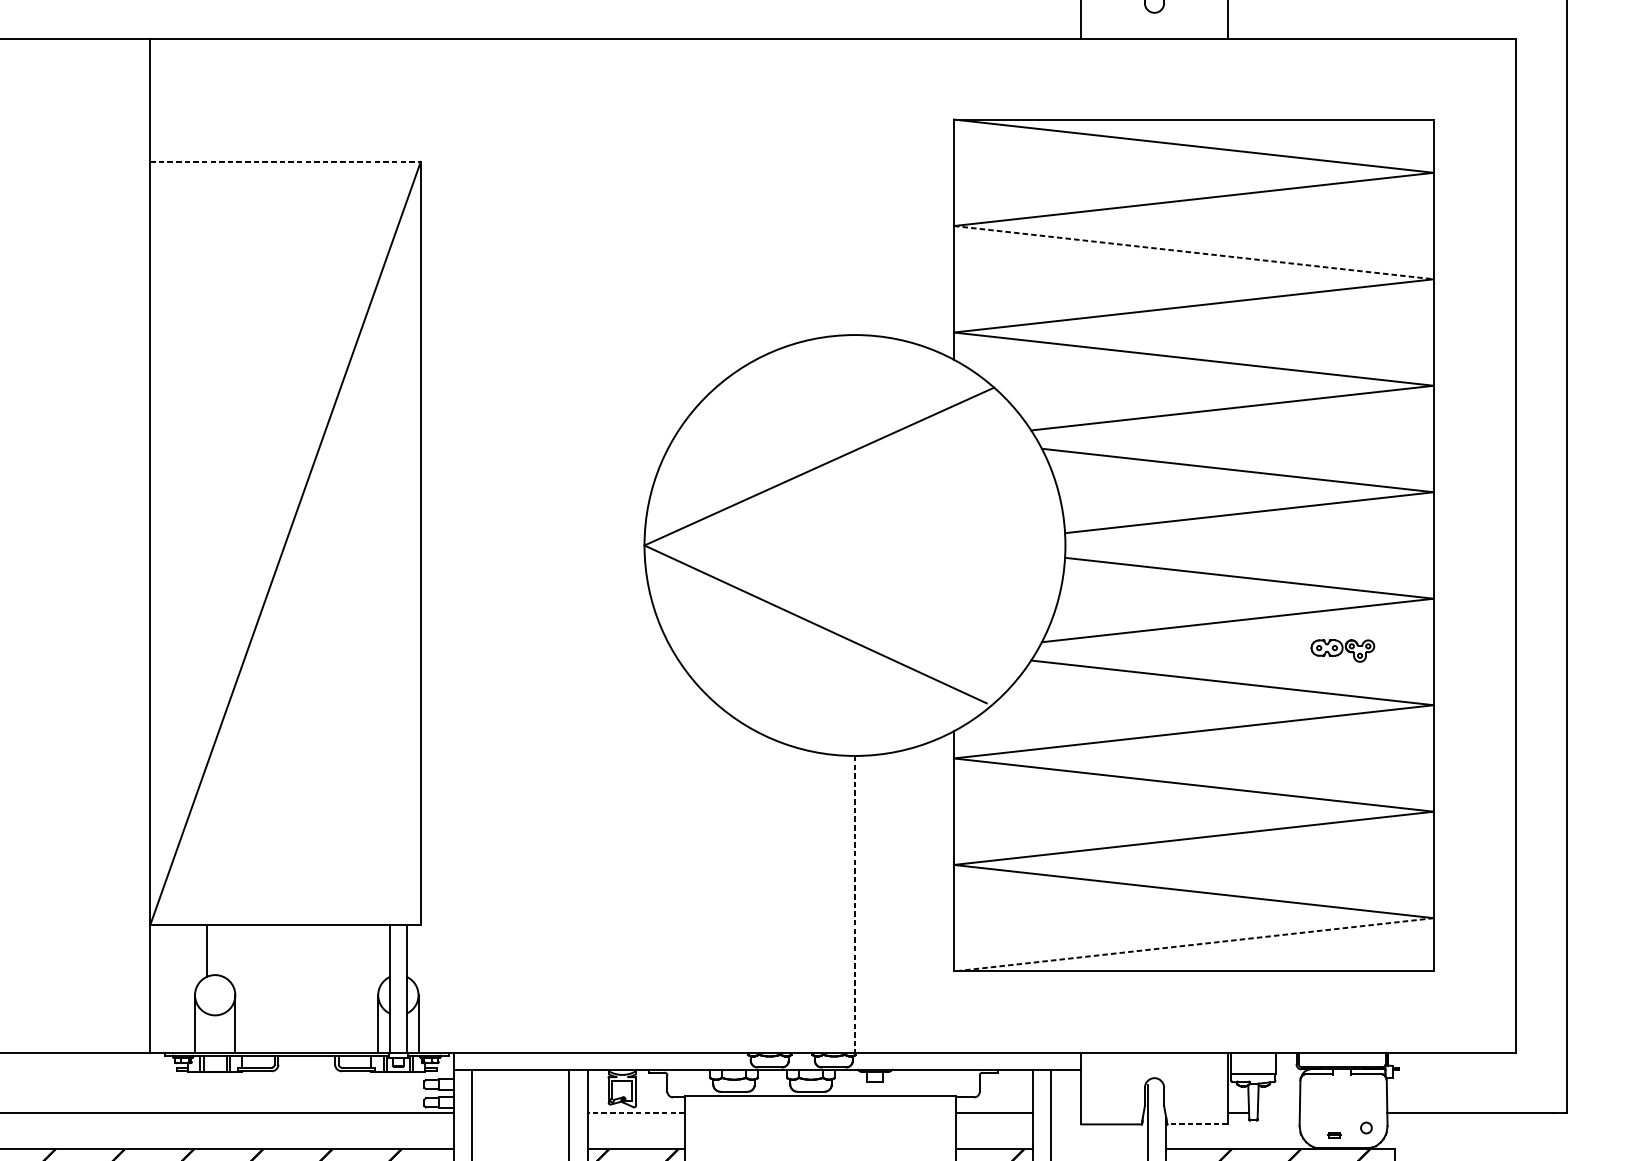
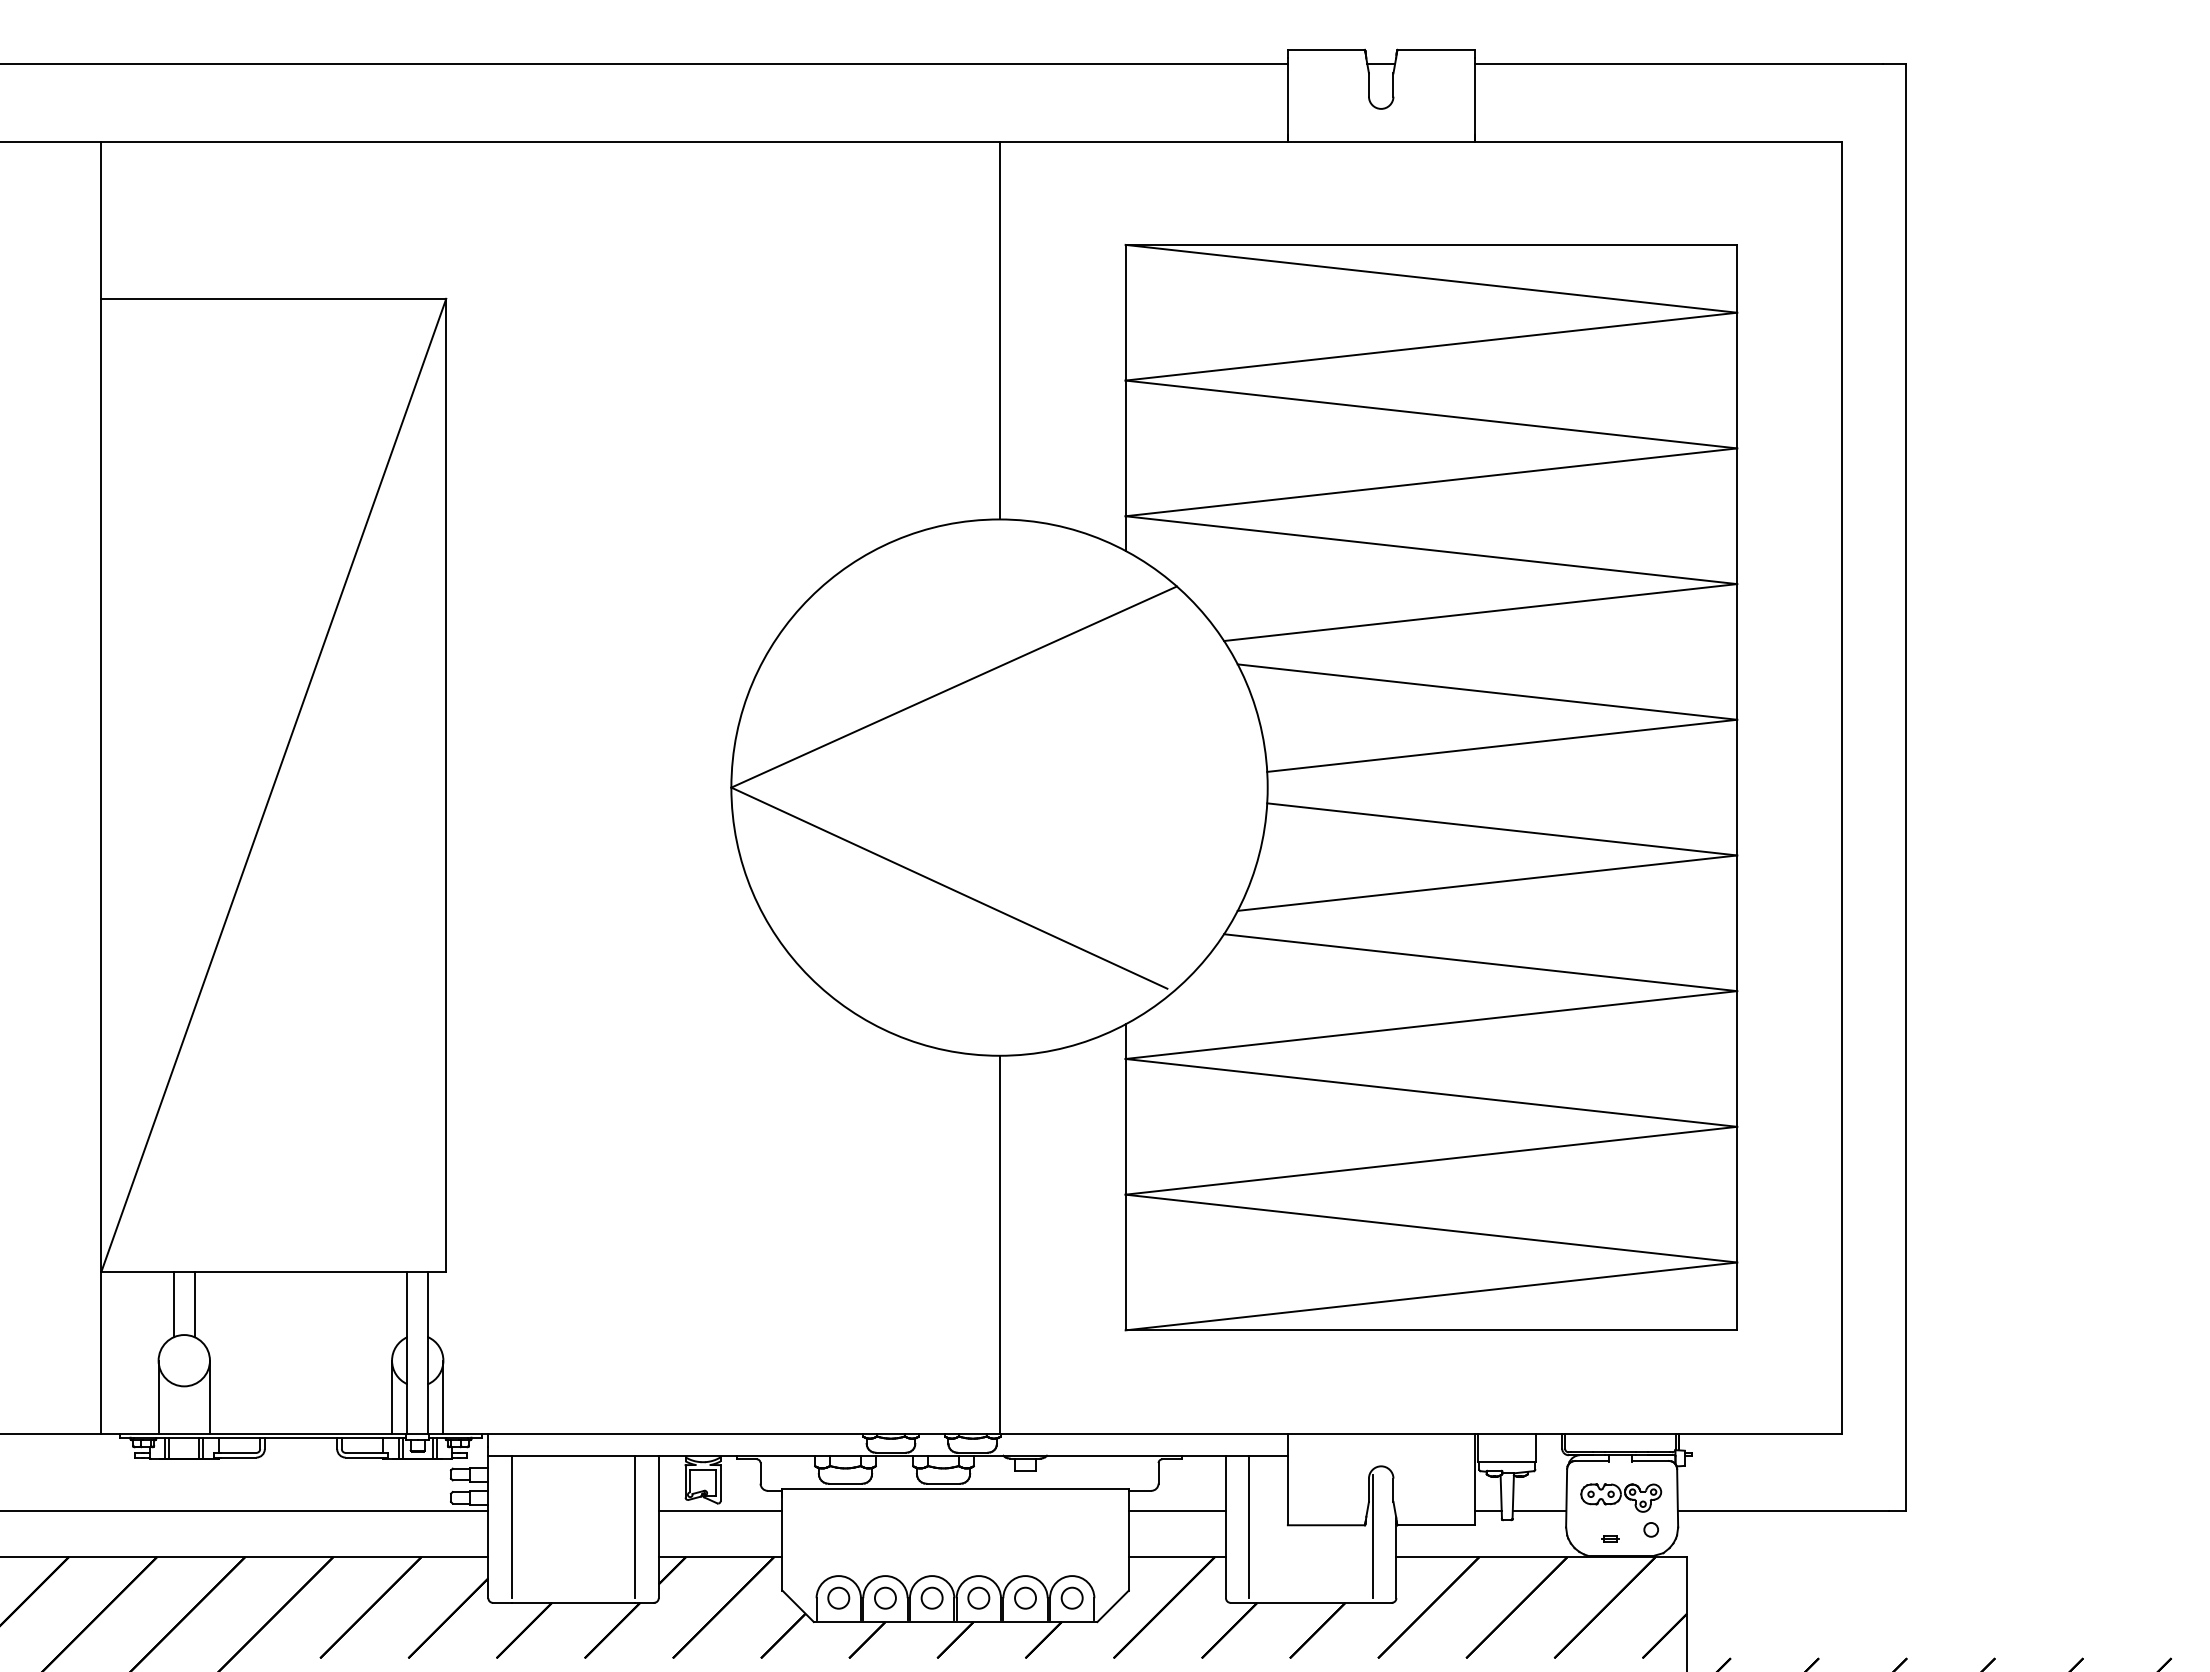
line: (285, 161) -> (274, 298), dashed -> solid
line: (854, 186) -> (999, 330), added
line: (1193, 252) -> (1431, 414), dashed -> solid
part: (1343, 650) -> (1621, 1497), moved
line: (854, 904) -> (999, 1244), dashed -> solid
line: (1193, 944) -> (1431, 1296), dashed -> solid
line: (223, 951) -> (194, 1304), added
line: (635, 1113) -> (720, 1511), dashed -> solid
line: (1278, 1113) -> (1539, 1511), added
line: (1197, 1124) -> (1436, 1525), dashed -> solid

